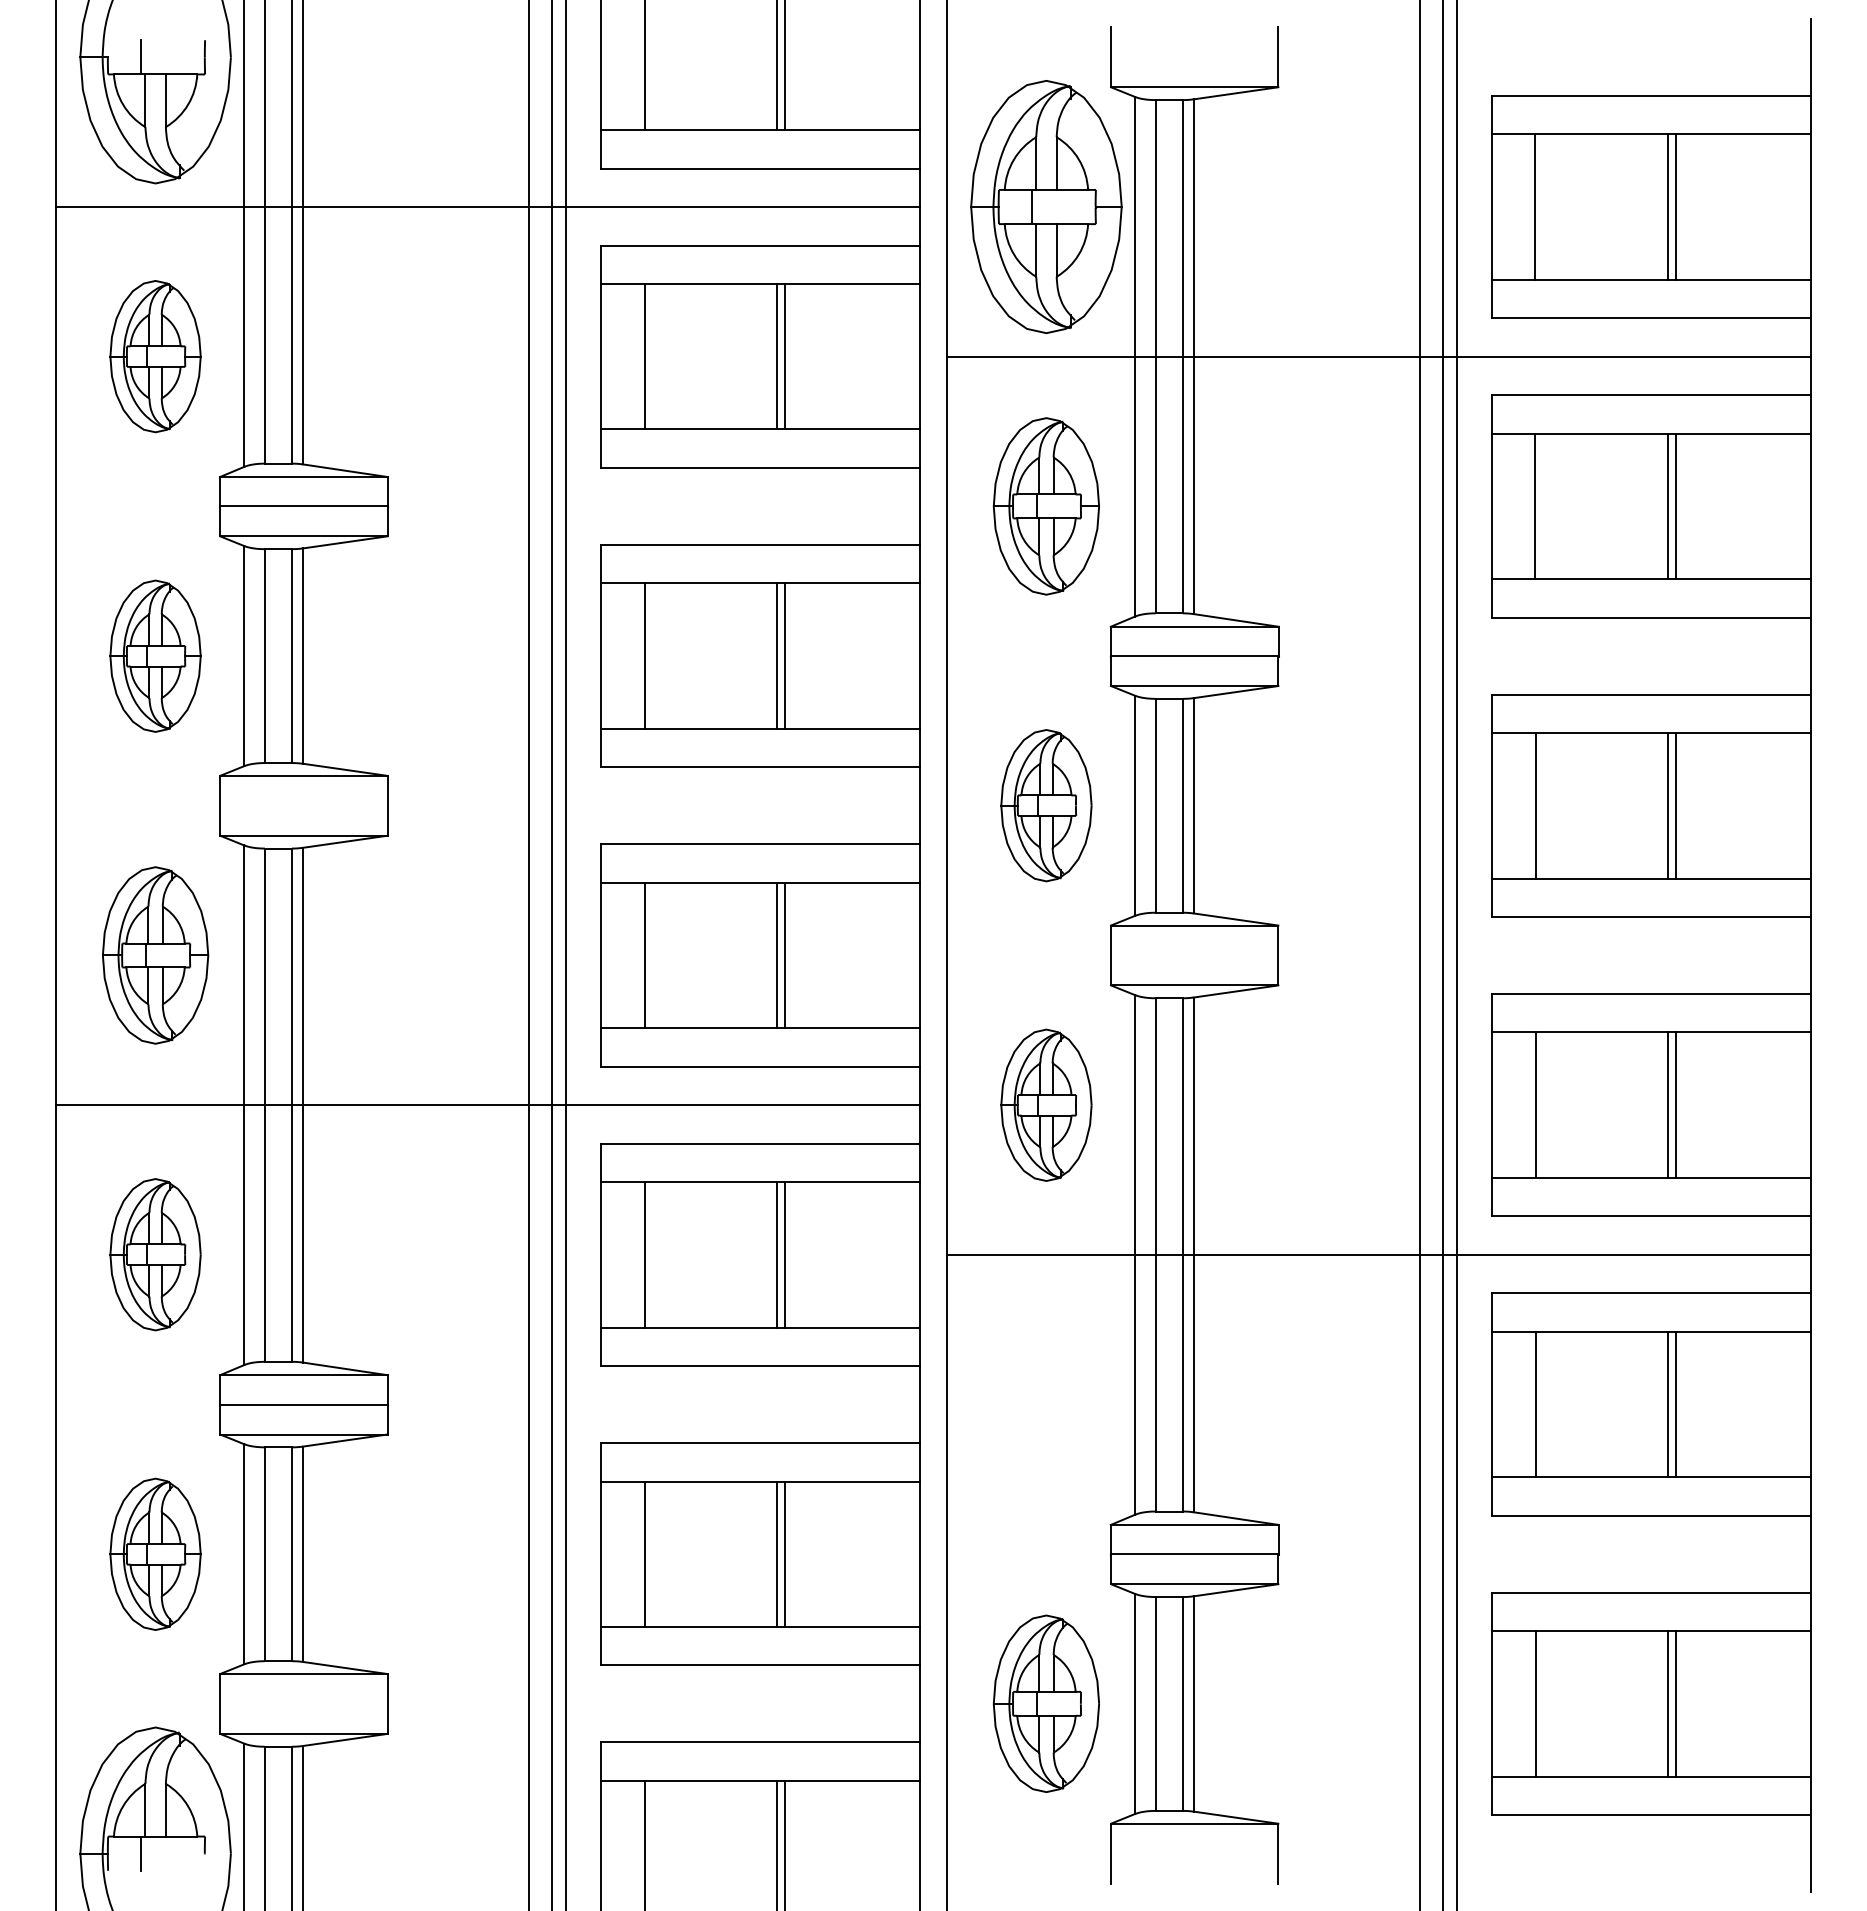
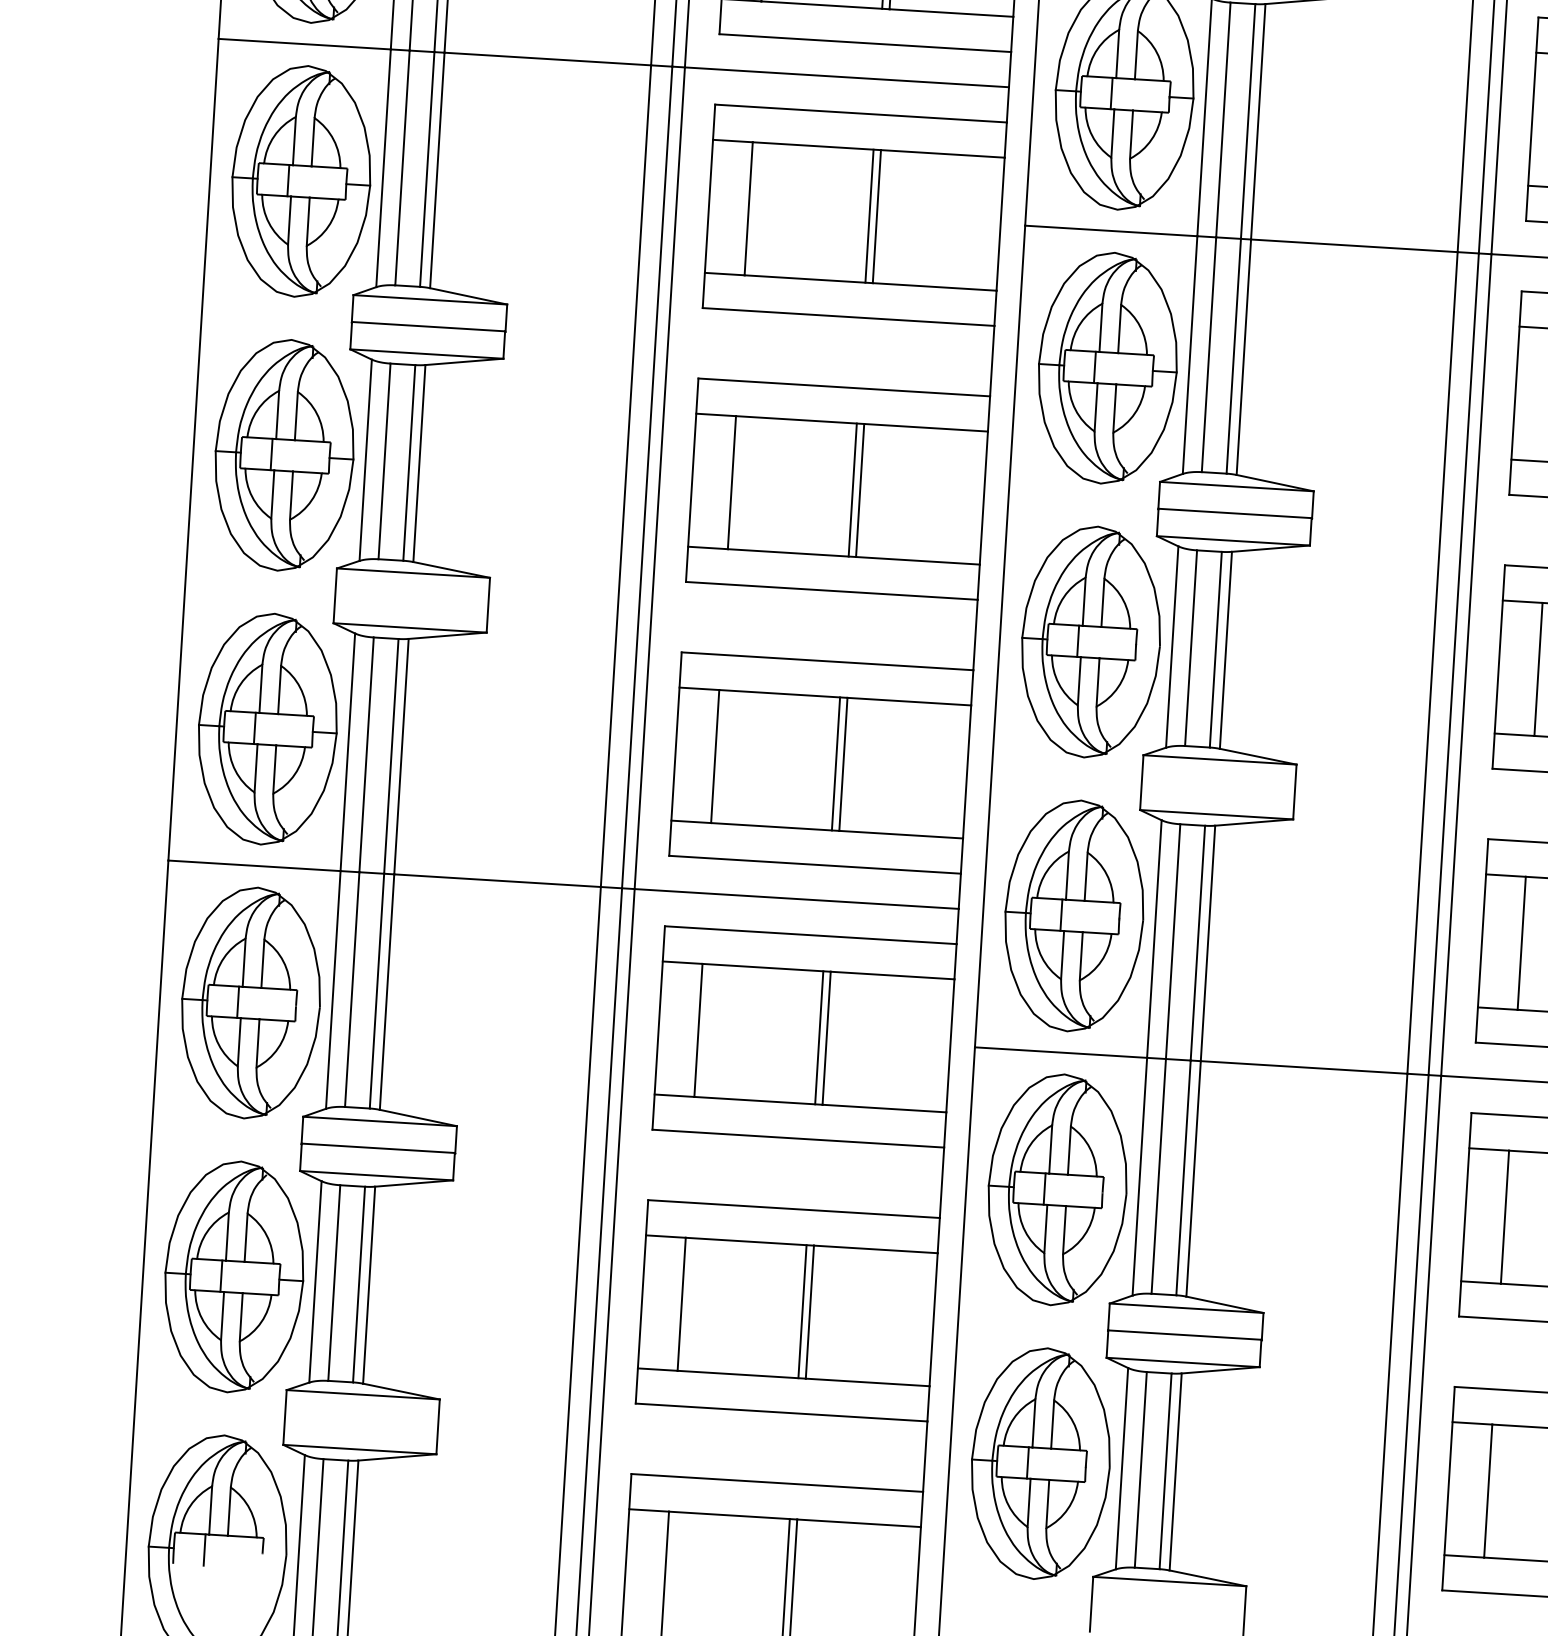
part: (155, 356) -> (301, 181), size x1.67
part: (1046, 506) -> (1107, 368), size x1.43
part: (155, 656) -> (284, 455), size x1.67
part: (1046, 805) -> (1091, 641), size x1.67
part: (155, 955) -> (267, 729), size x1.43
part: (1046, 1105) -> (1074, 916), size x1.67
part: (155, 1254) -> (250, 1002), size x1.67
part: (1046, 1404) -> (1057, 1189), added
part: (155, 1554) -> (234, 1277), size x1.67
part: (1046, 1703) -> (1040, 1463), size x1.43

